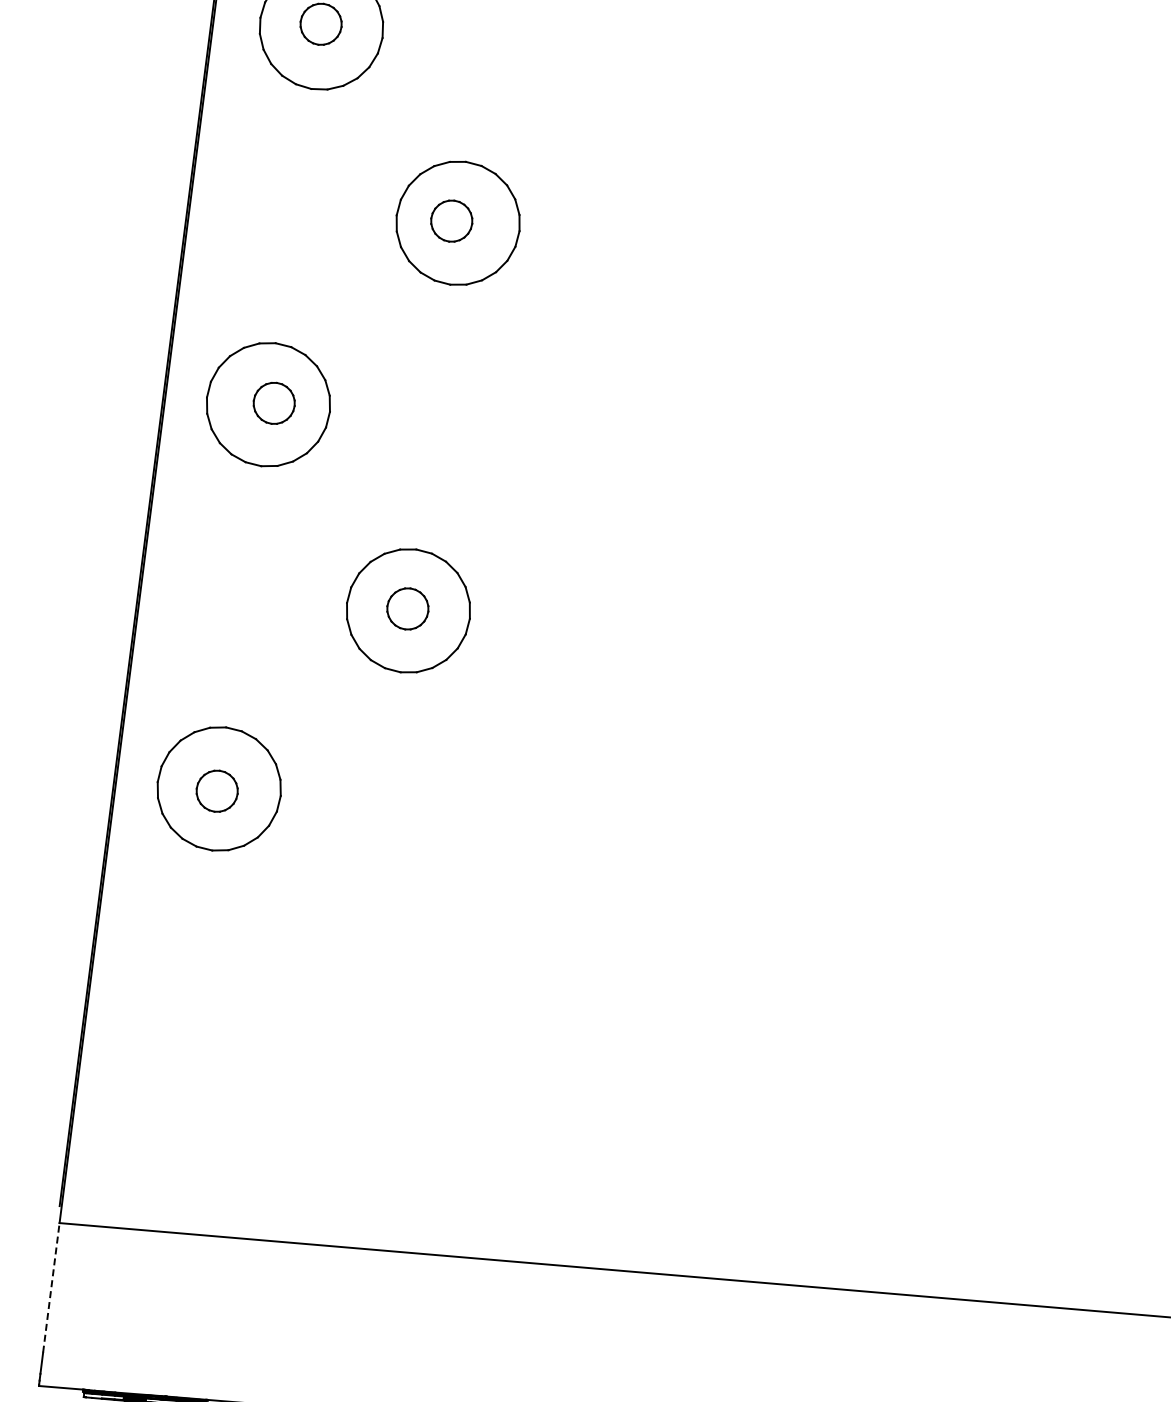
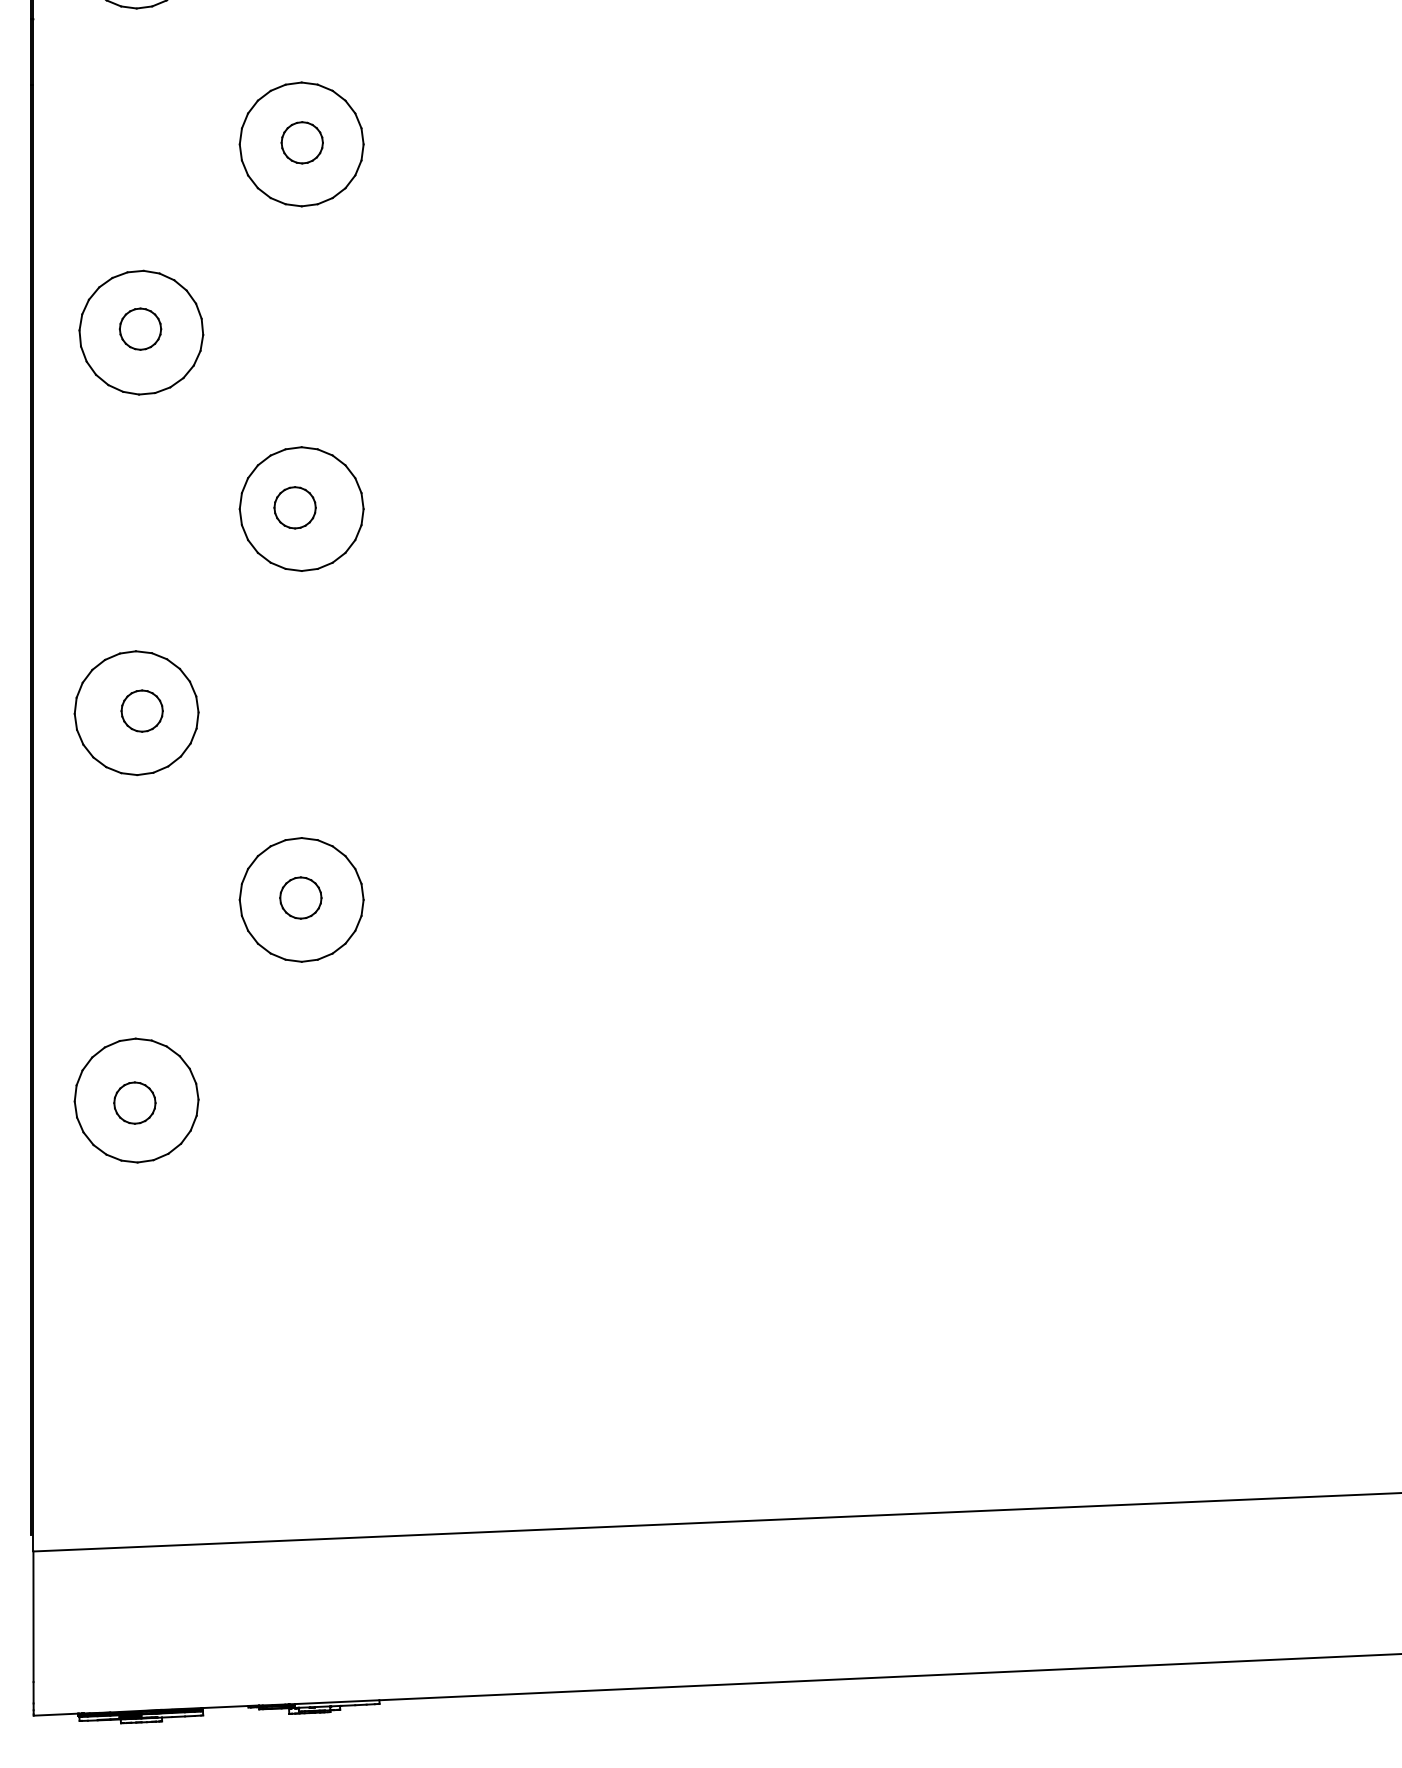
line: (51, 1287) -> (33, 1616), dashed -> solid

